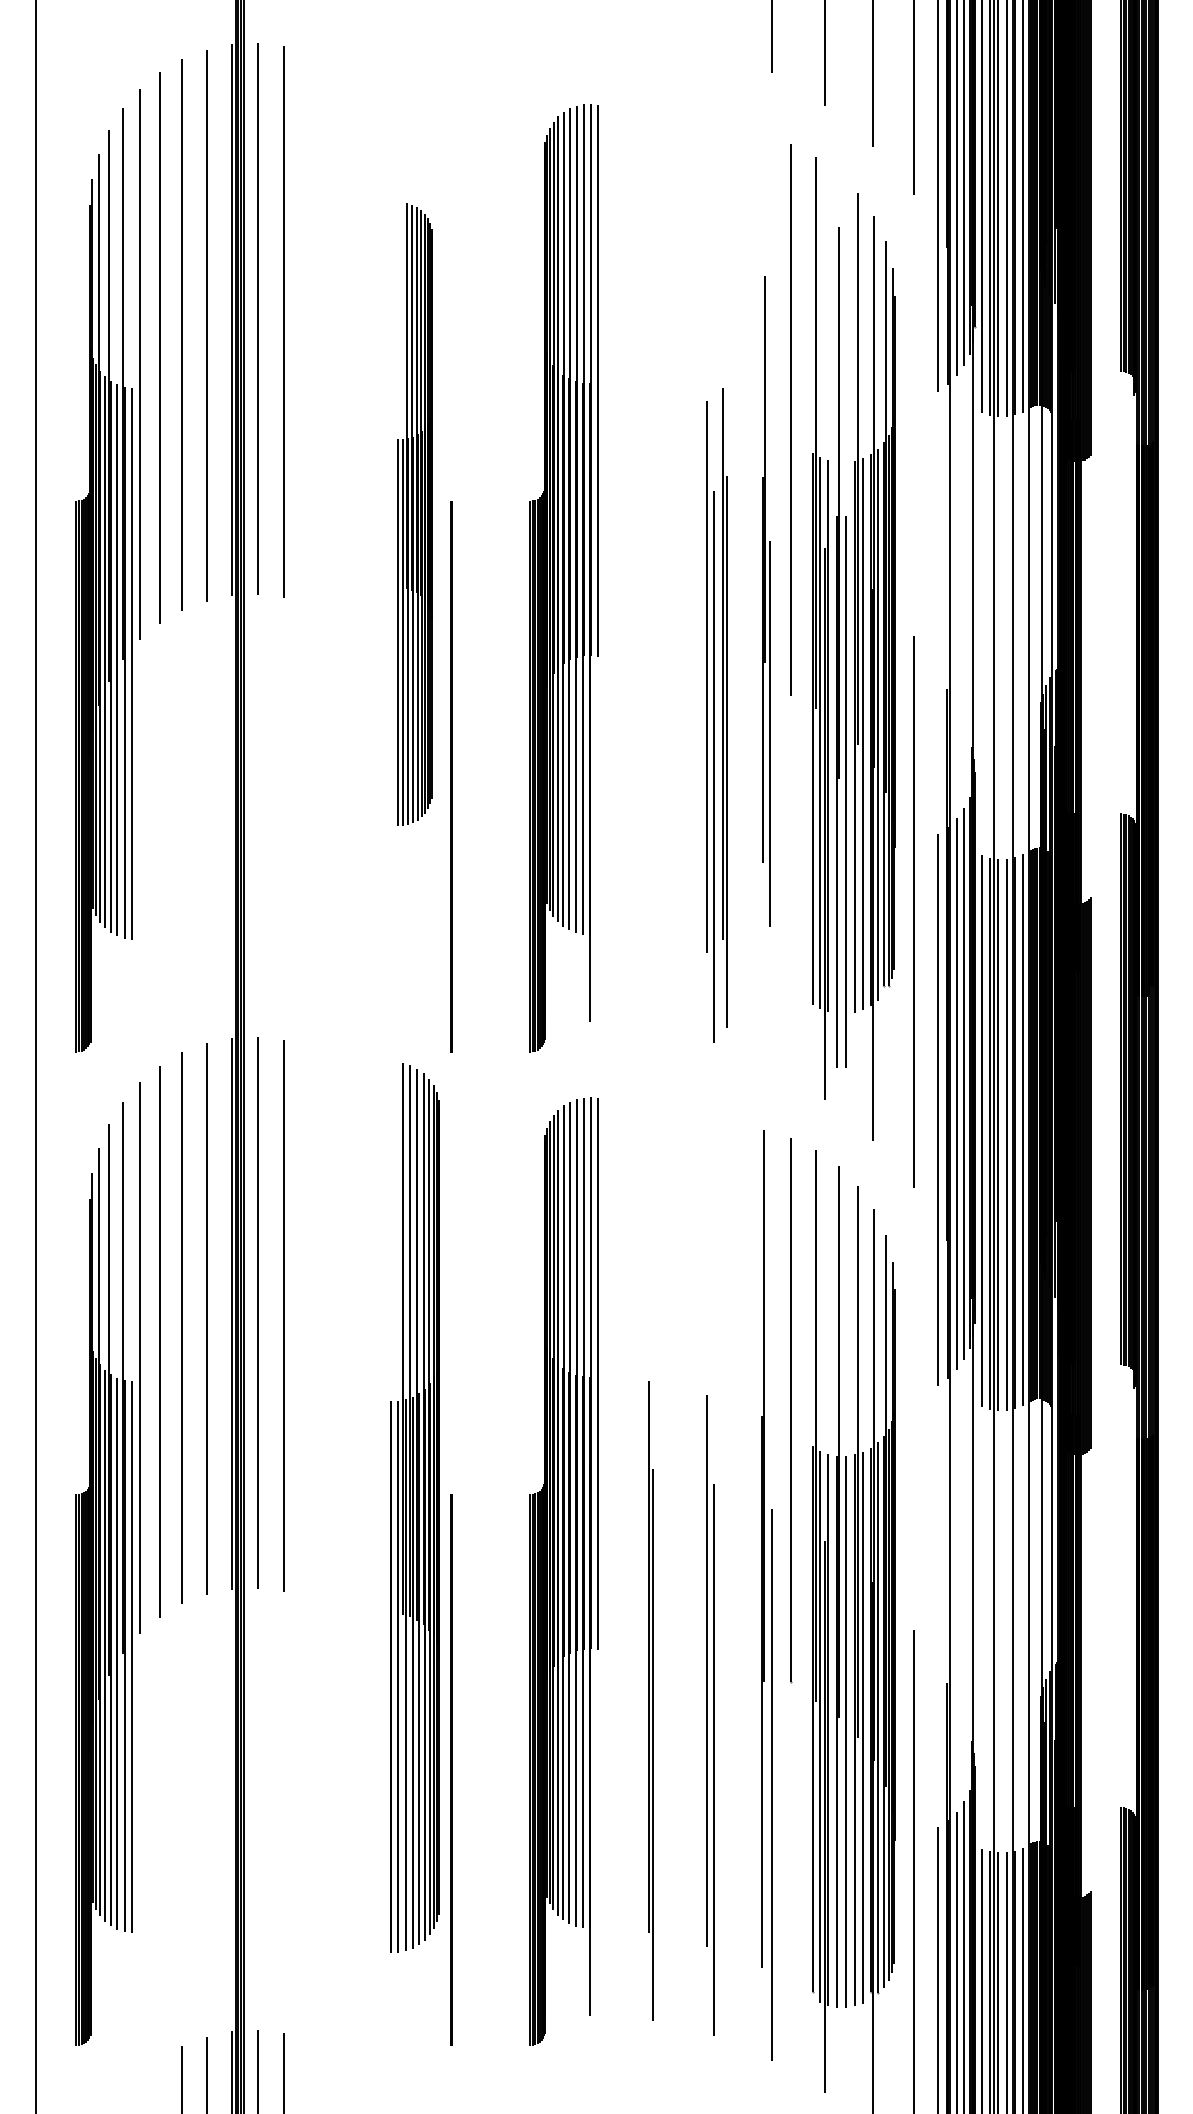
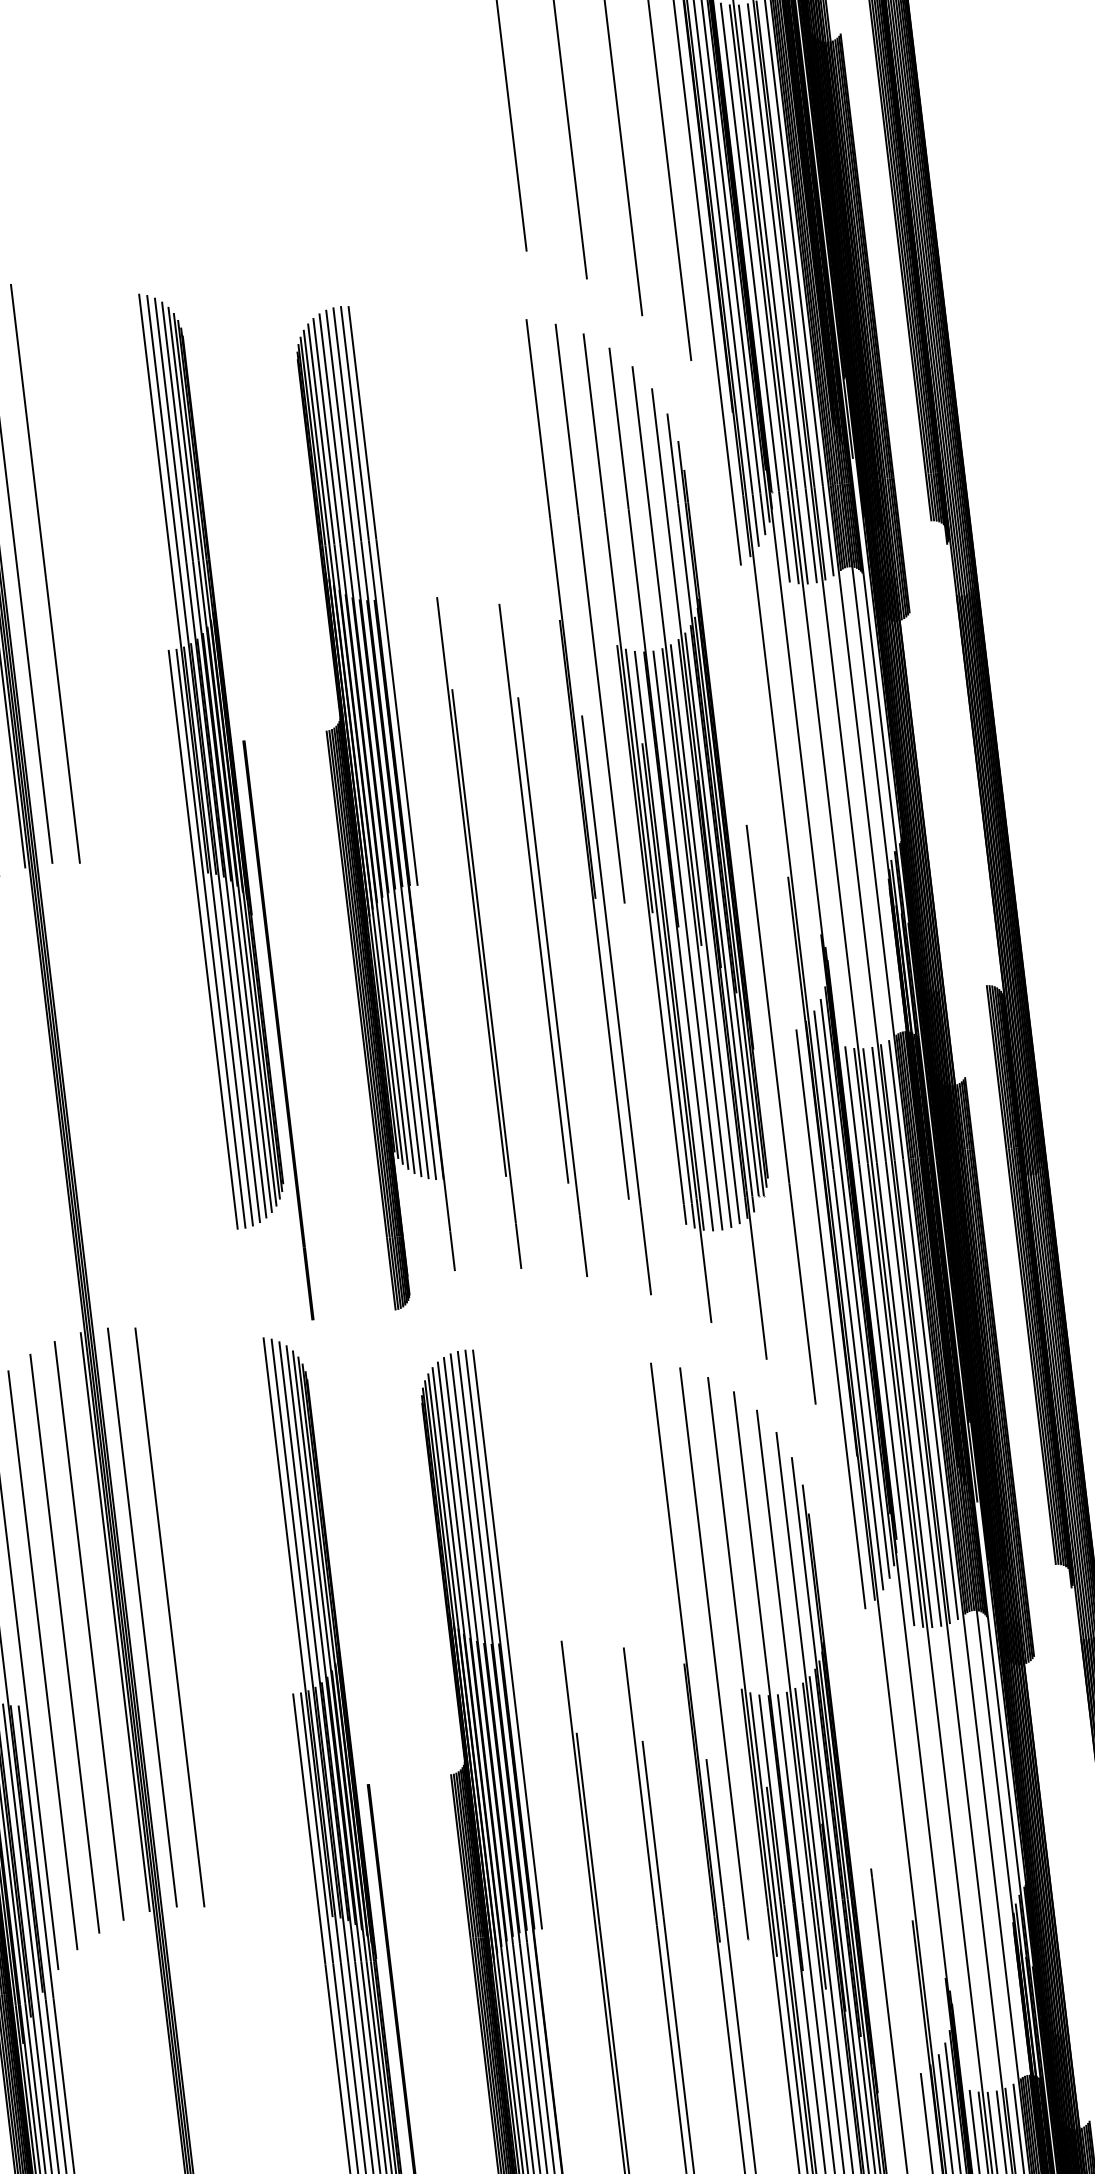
part: (414, 514) -> (206, 759), size x1.43
part: (766, 601) -> (587, 806), size x1.43
part: (841, 647) -> (665, 789), moved
part: (724, 707) -> (478, 932), moved

